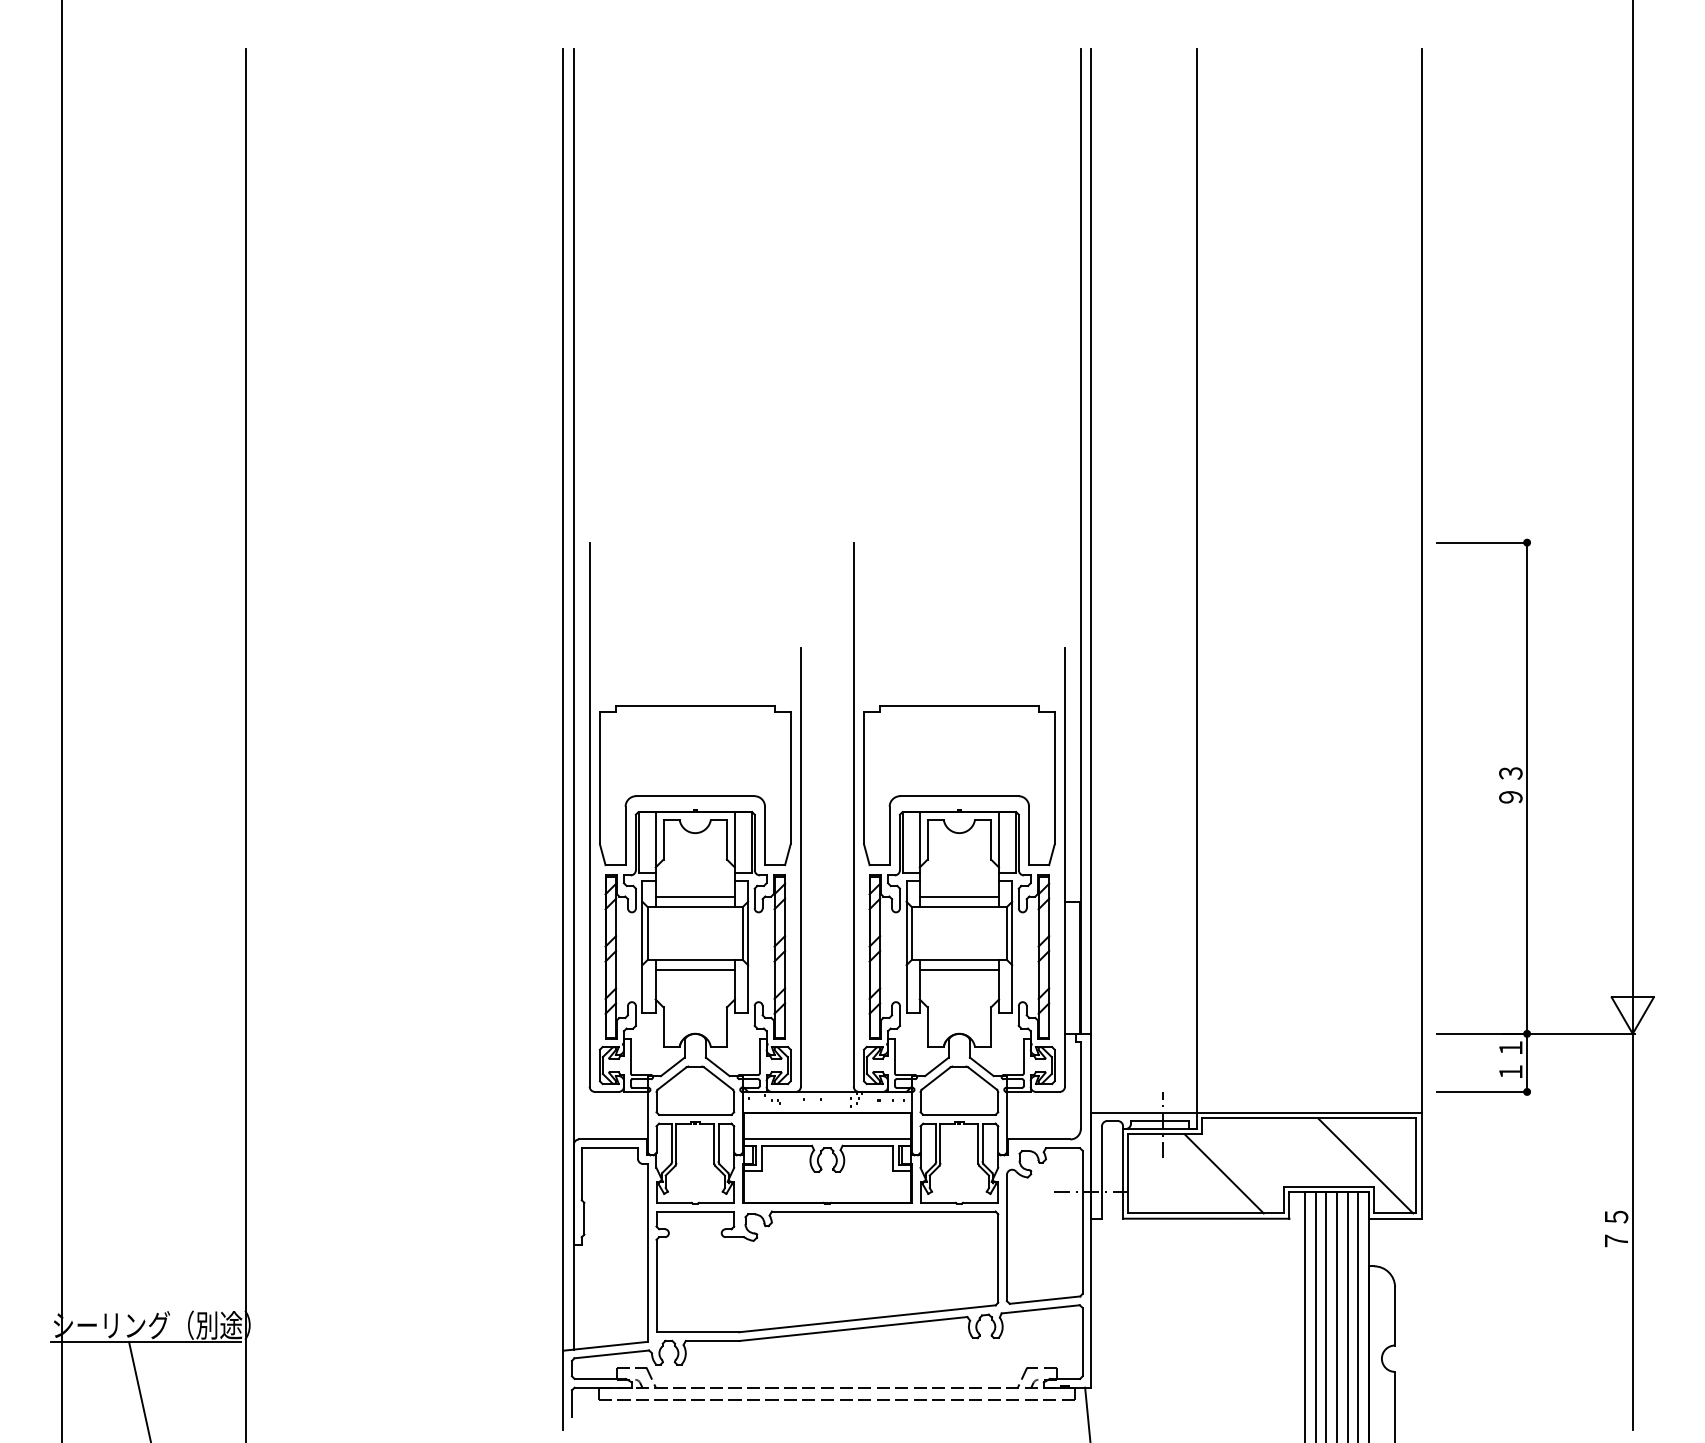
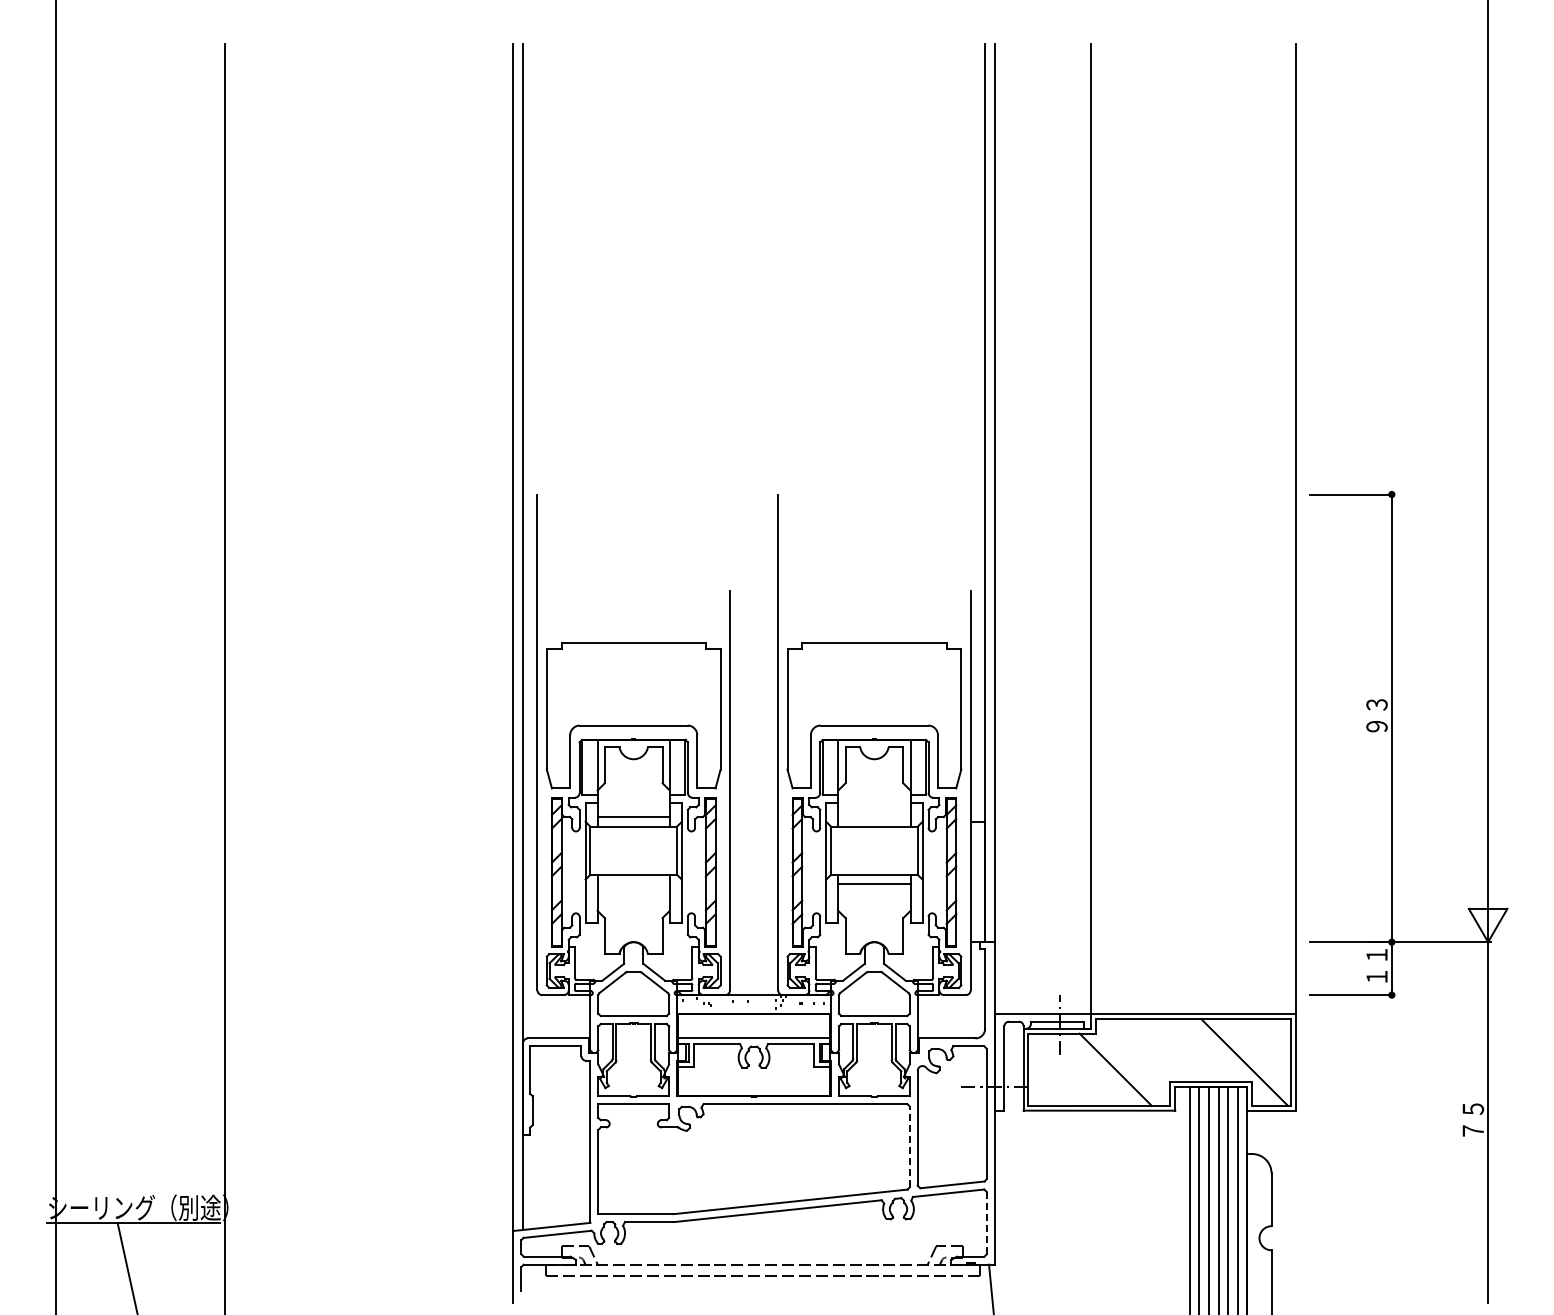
line: (959, 897) -> (874, 817), removed
line: (695, 970) -> (633, 884), removed
line: (997, 1258) -> (909, 1146), solid -> dashed
line: (1082, 1342) -> (986, 1223), solid -> dashed

